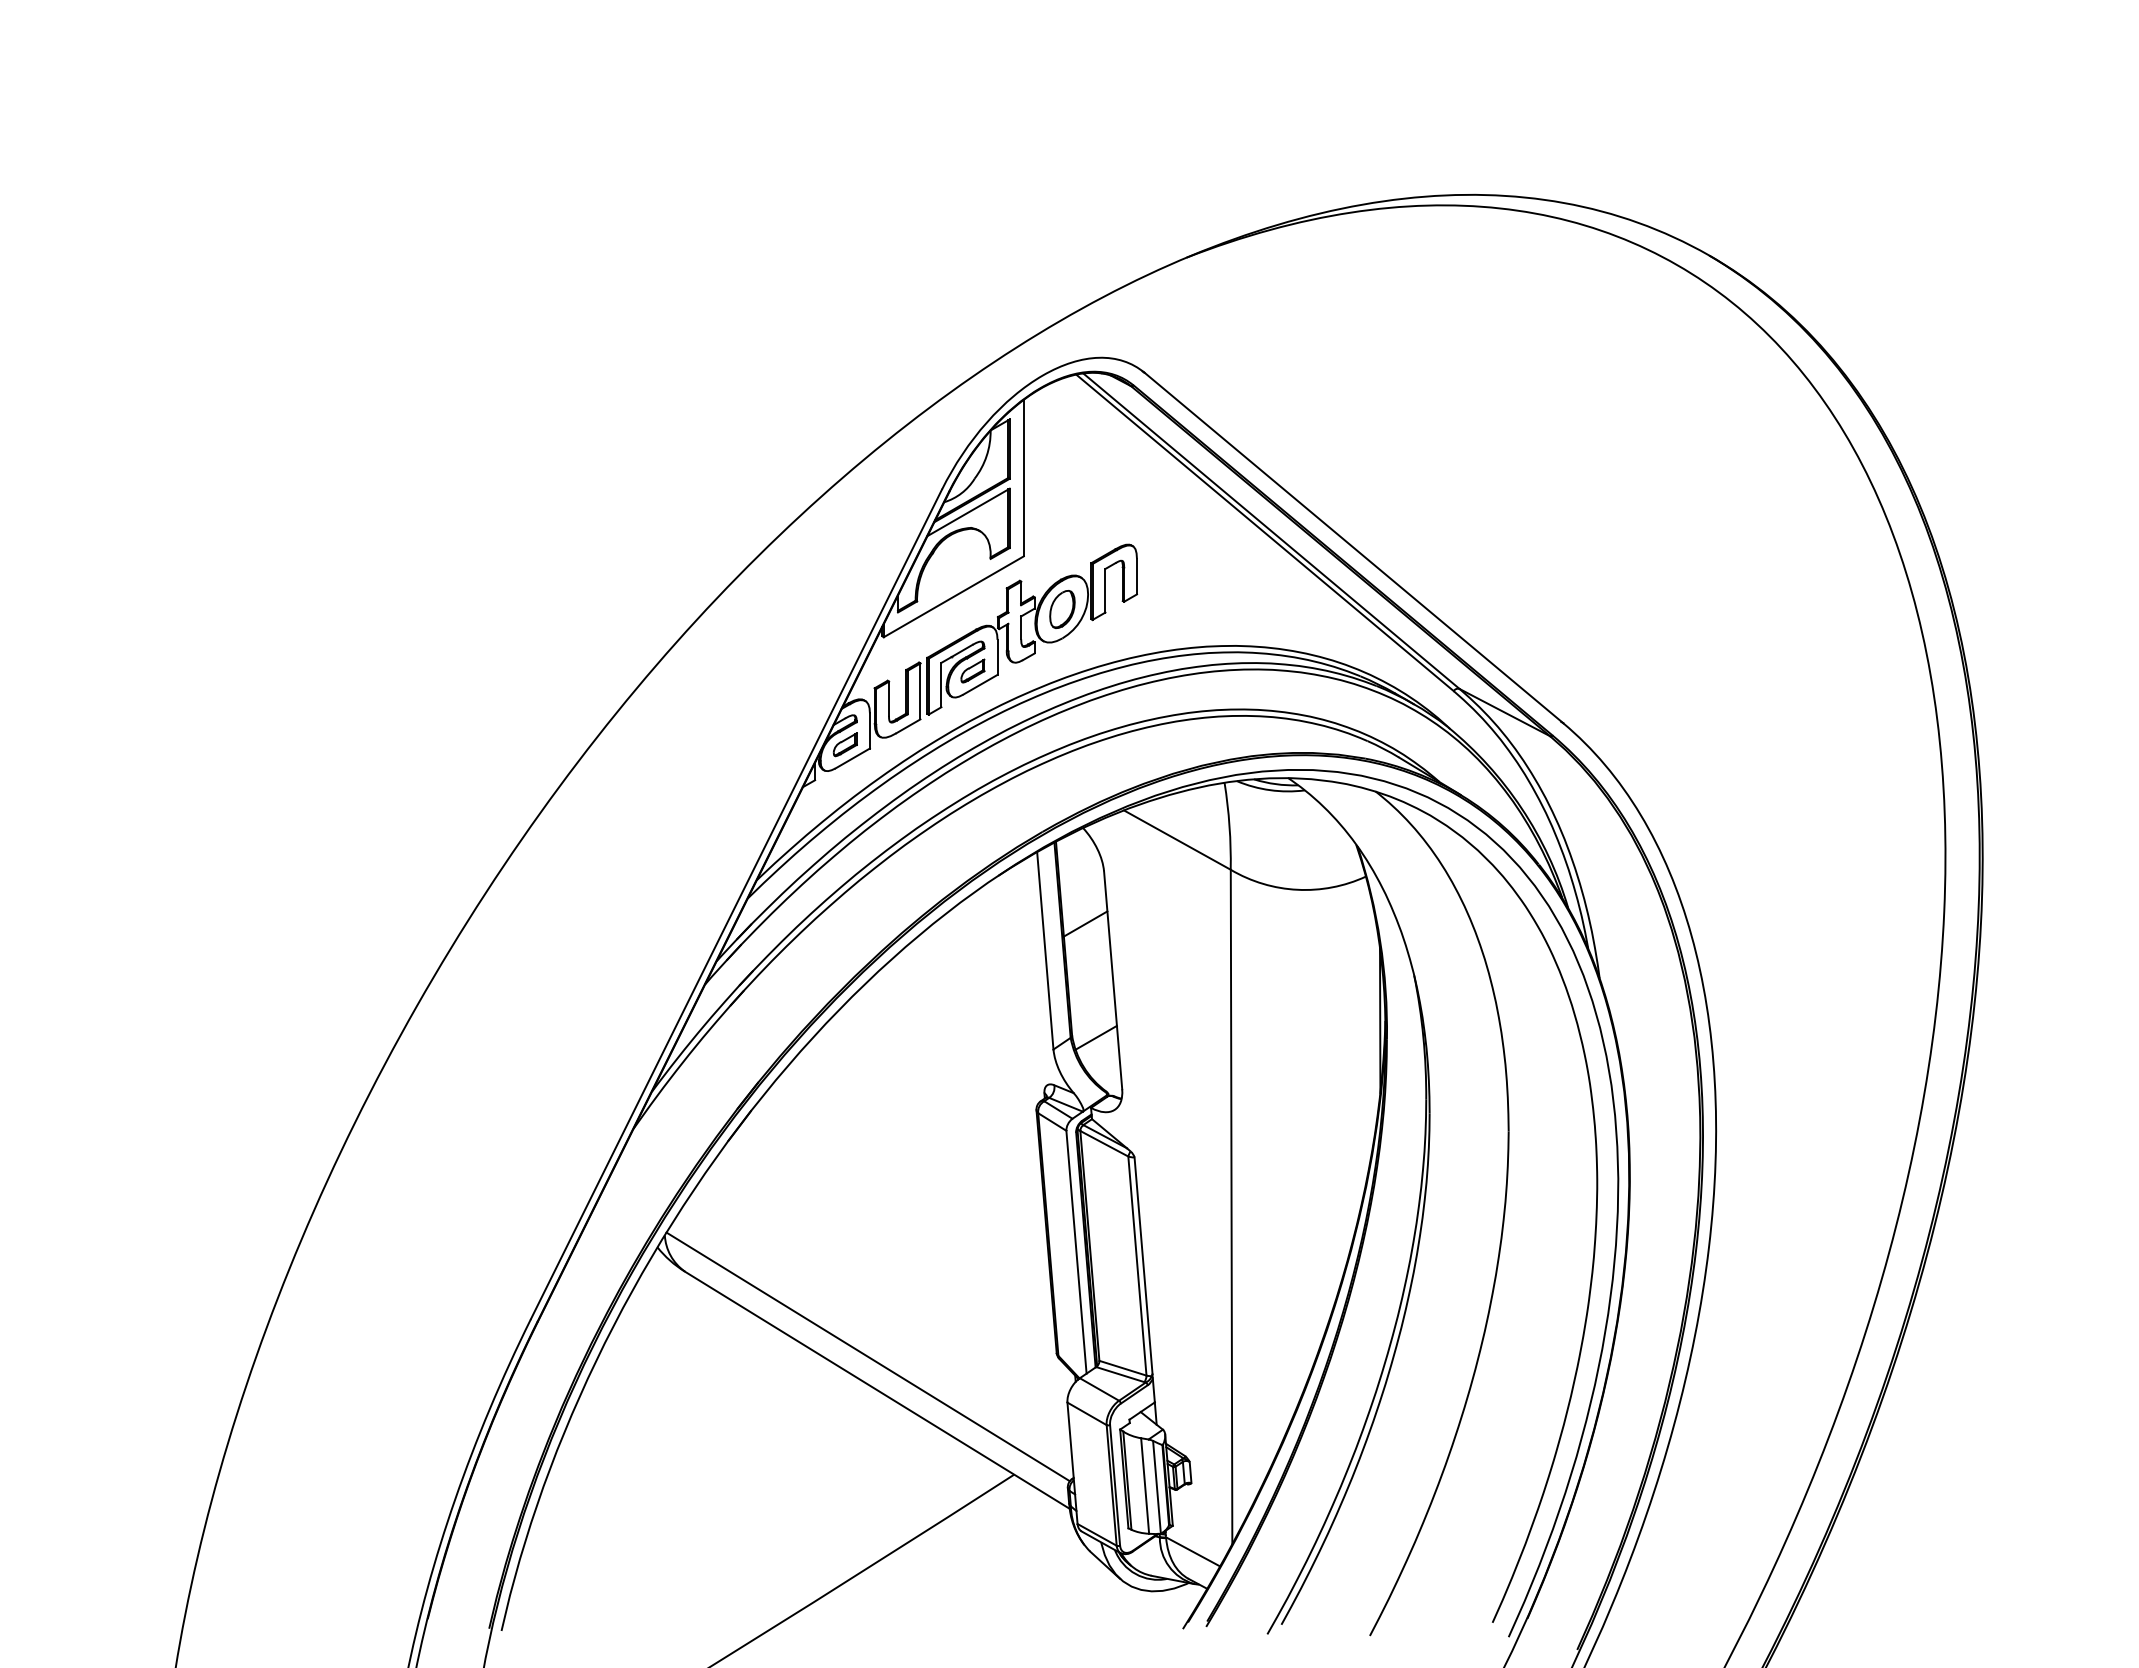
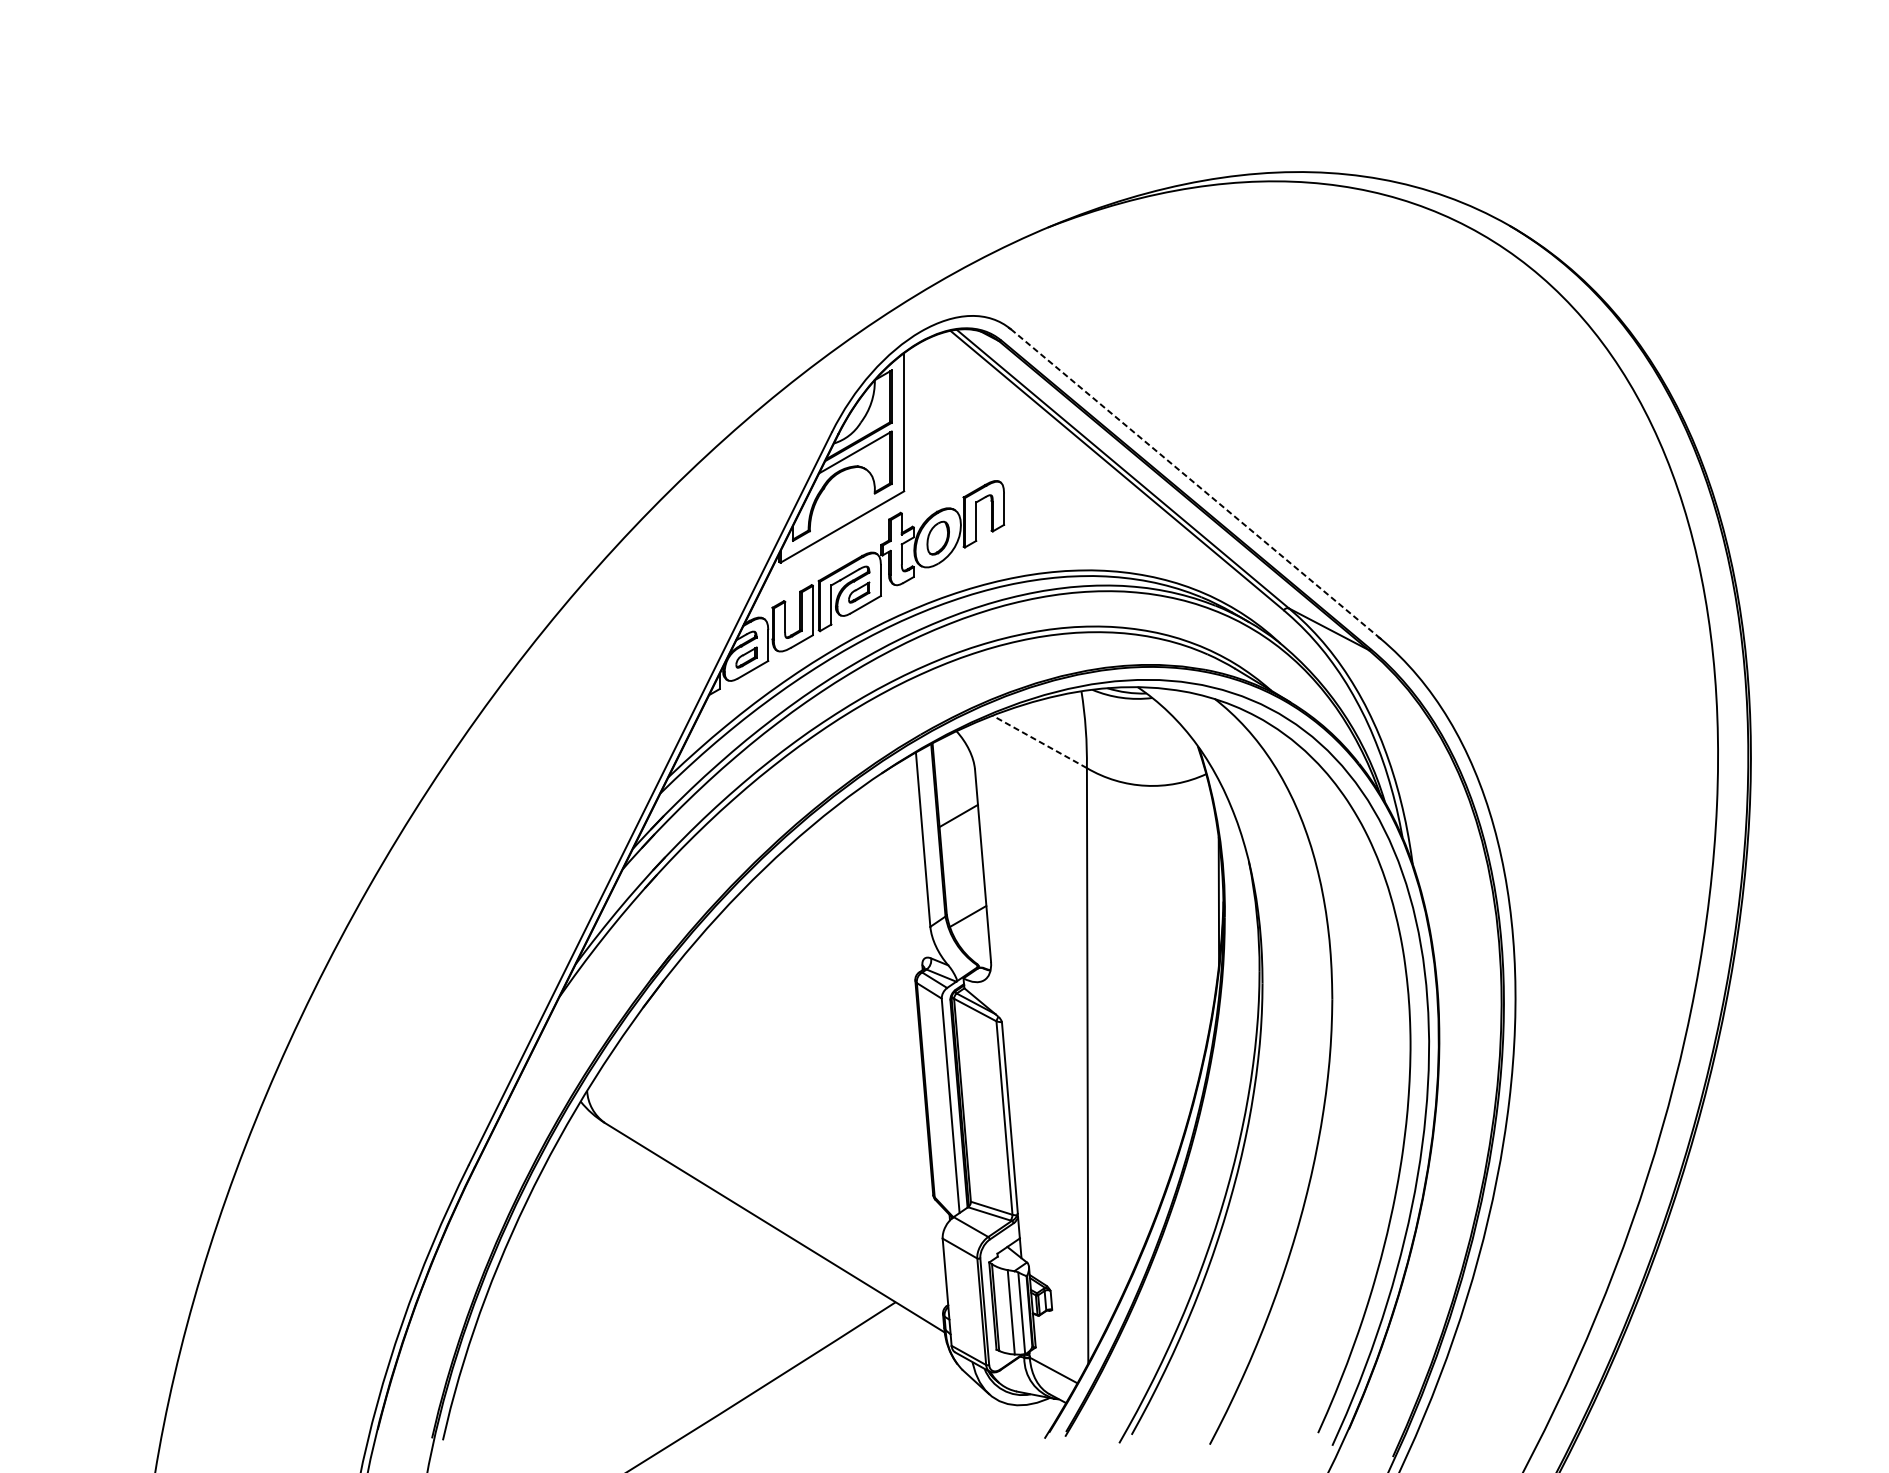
line: (1353, 547) -> (1195, 483), solid -> dashed
line: (1176, 839) -> (1038, 741), solid -> dashed
line: (867, 1356) -> (766, 1197), removed

